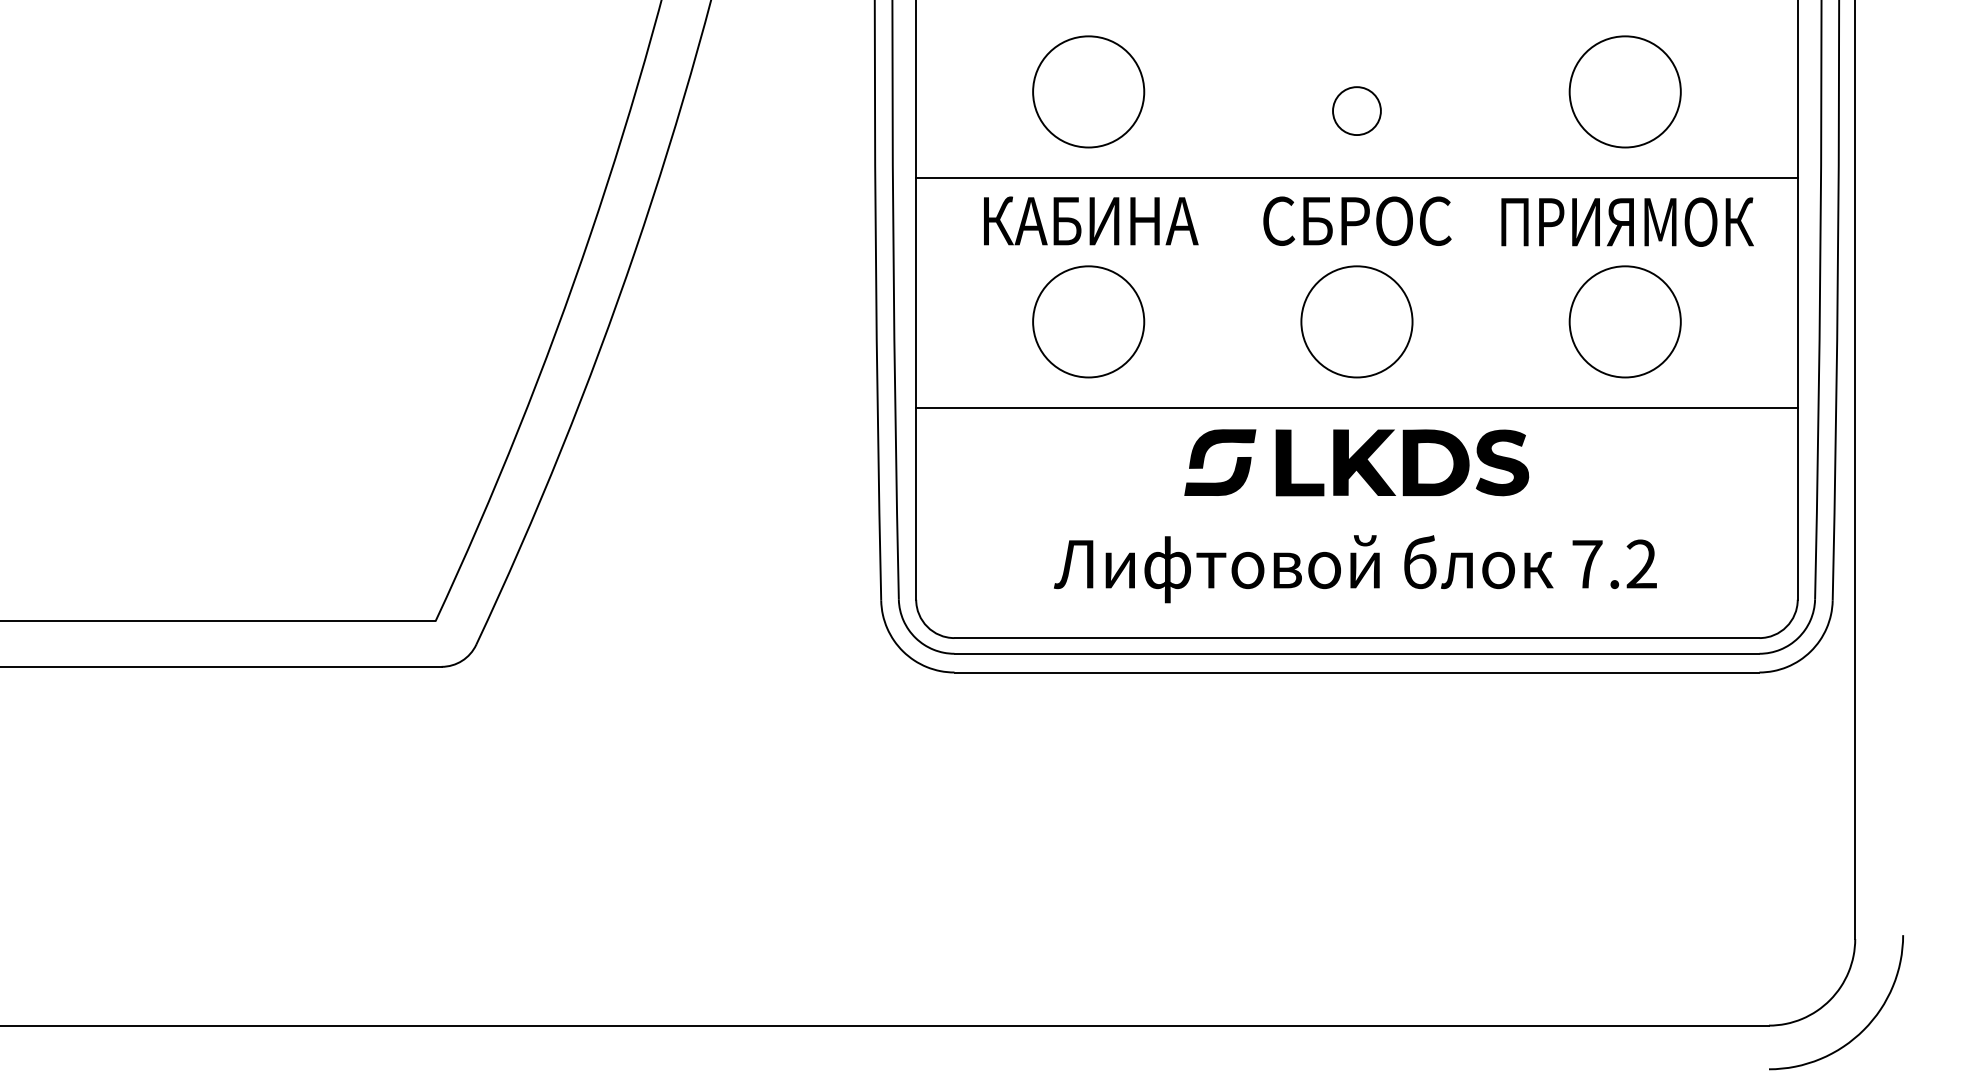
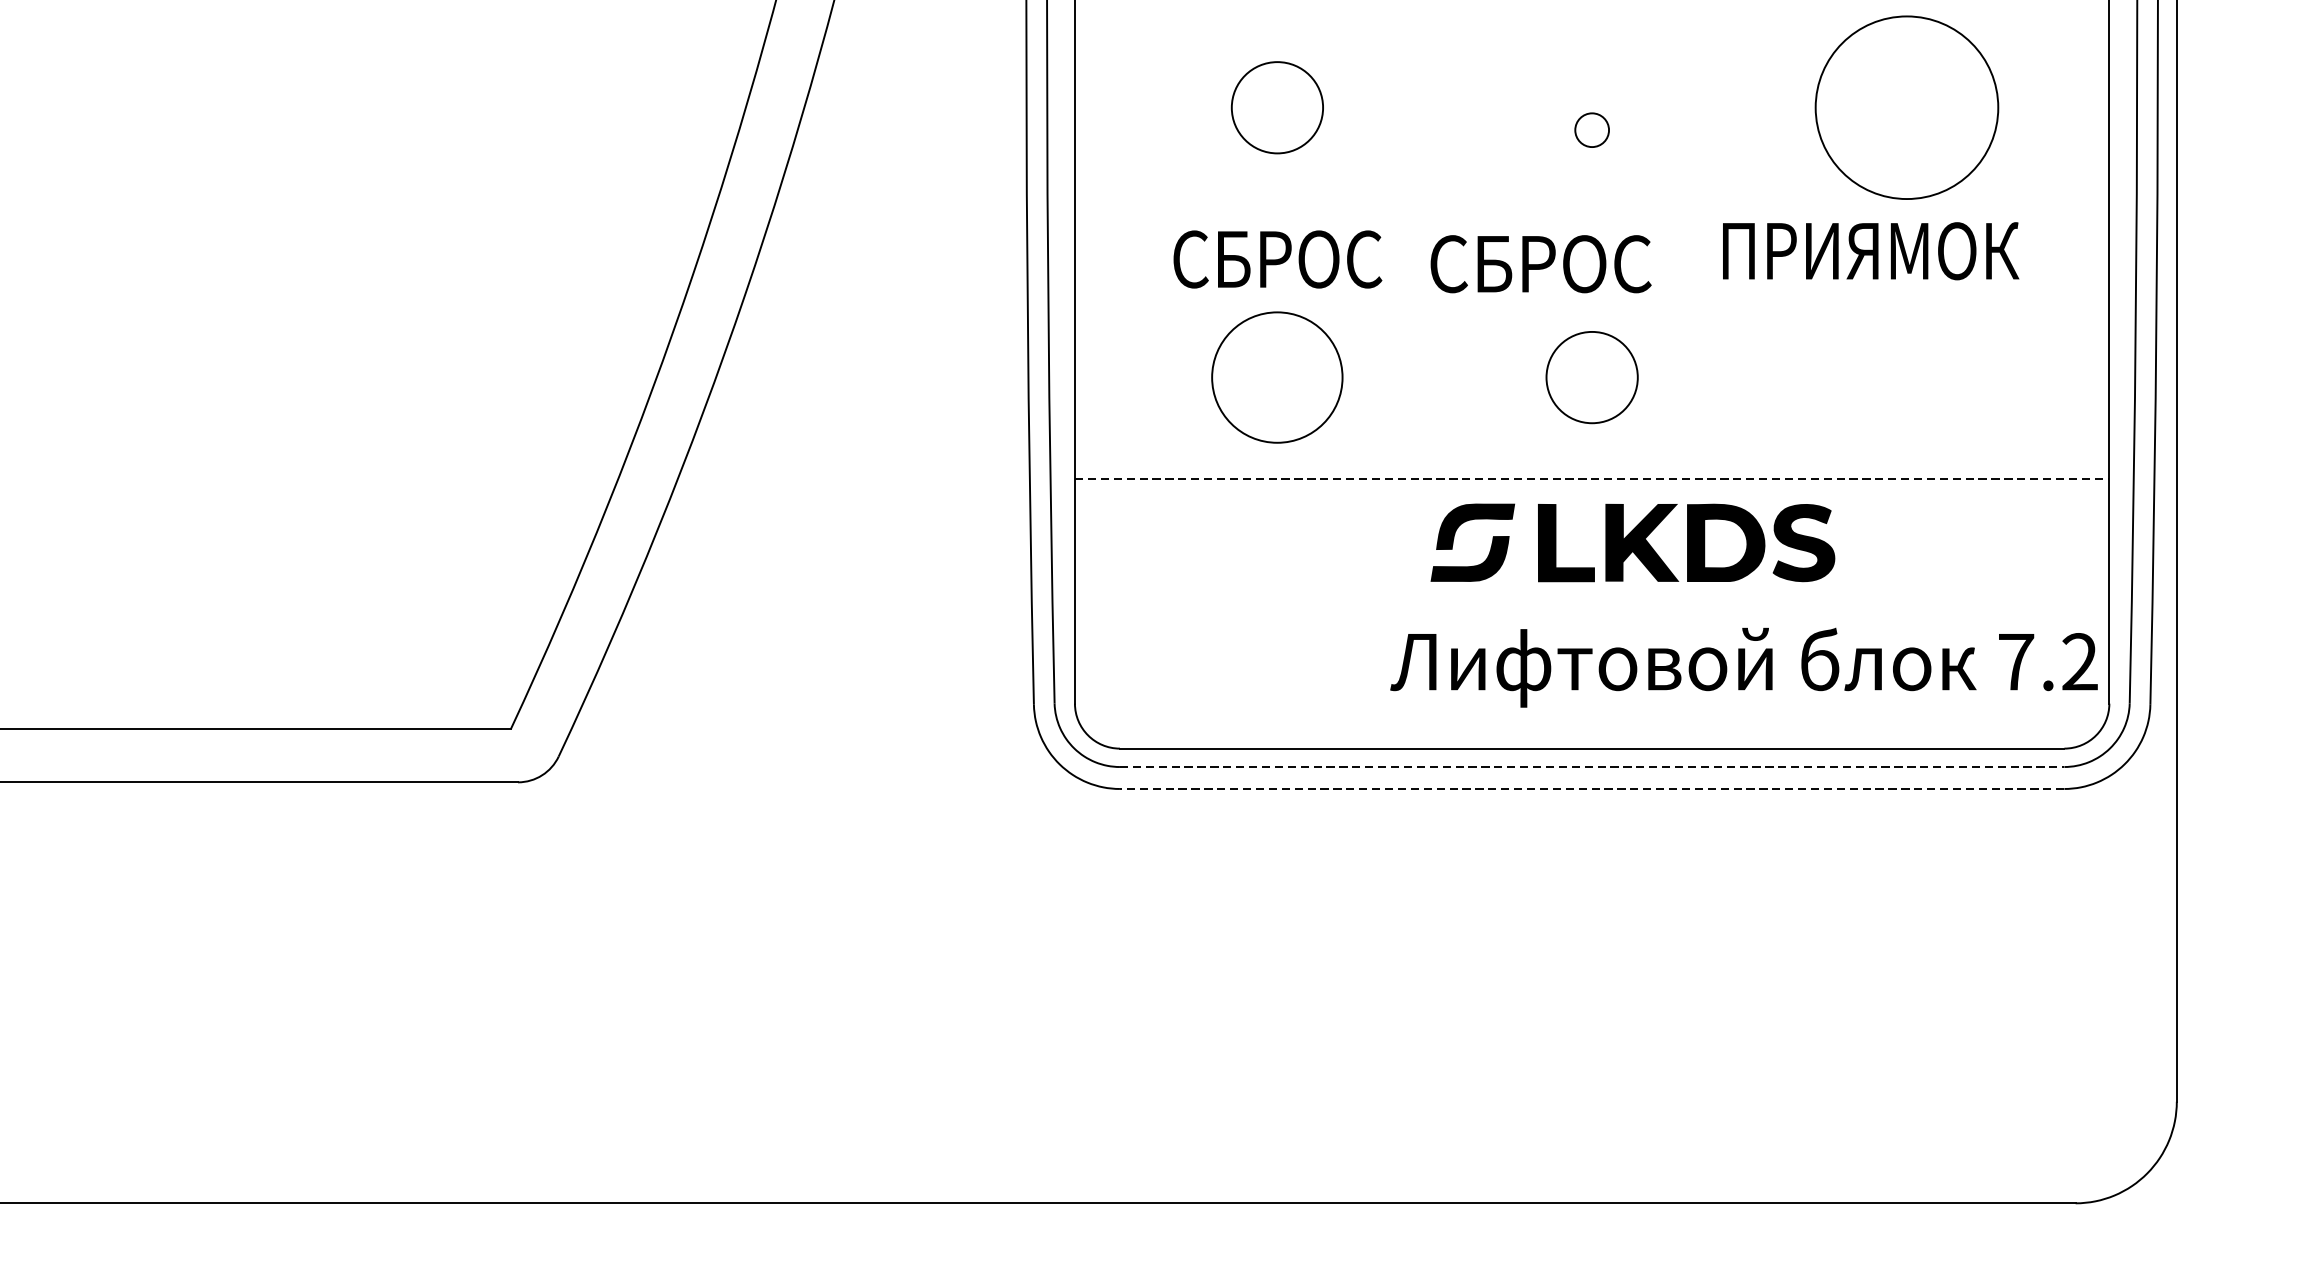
circle: (1088, 91) -> (1277, 107), size x0.7
circle: (1624, 91) -> (1906, 107), size x1.4
circle: (1356, 111) -> (1591, 130), size x0.6
line: (1356, 178) -> (1591, 209), removed
text: (1091, 220) -> (1280, 258), КАБИНА -> СБРОС
text: (1357, 220) -> (1541, 263), moved
text: (1627, 221) -> (1870, 250), moved
circle: (1356, 321) -> (1591, 377), size x0.7
circle: (1624, 321) -> (1906, 377), removed
line: (1356, 408) -> (1591, 479), solid -> dashed
part: (1356, 462) -> (1632, 542), moved
text: (1355, 569) -> (1744, 668), moved
line: (1357, 653) -> (1592, 766), solid -> dashed
line: (1356, 672) -> (1591, 788), solid -> dashed
curve: (1863, 1028) -> (2186, 1206), removed

